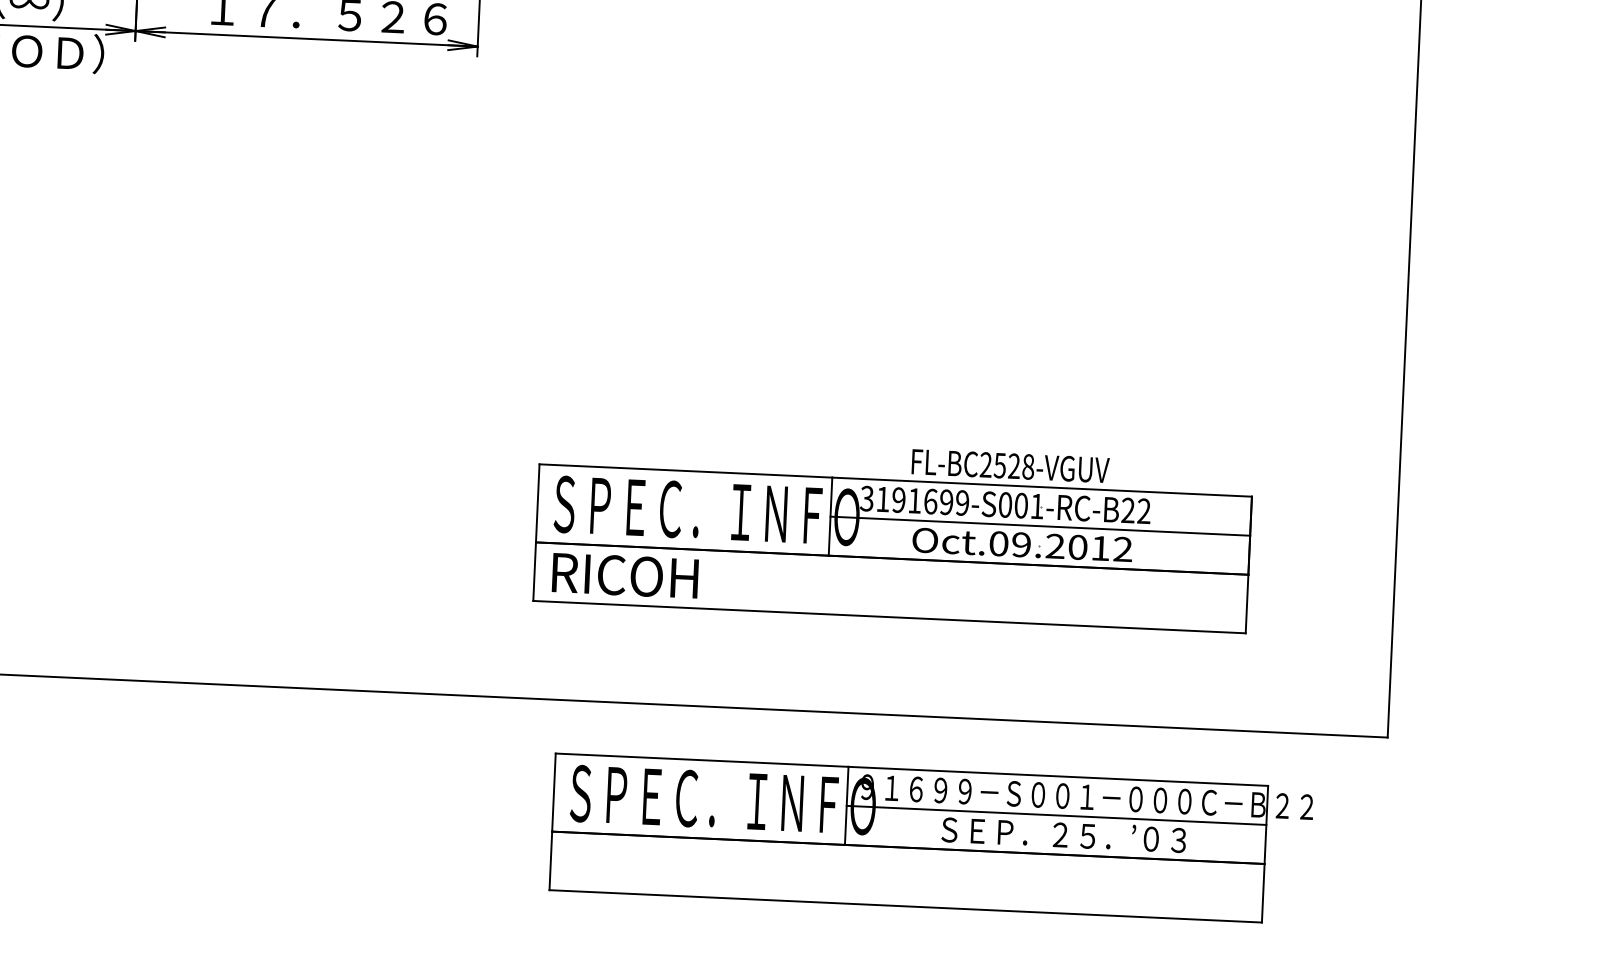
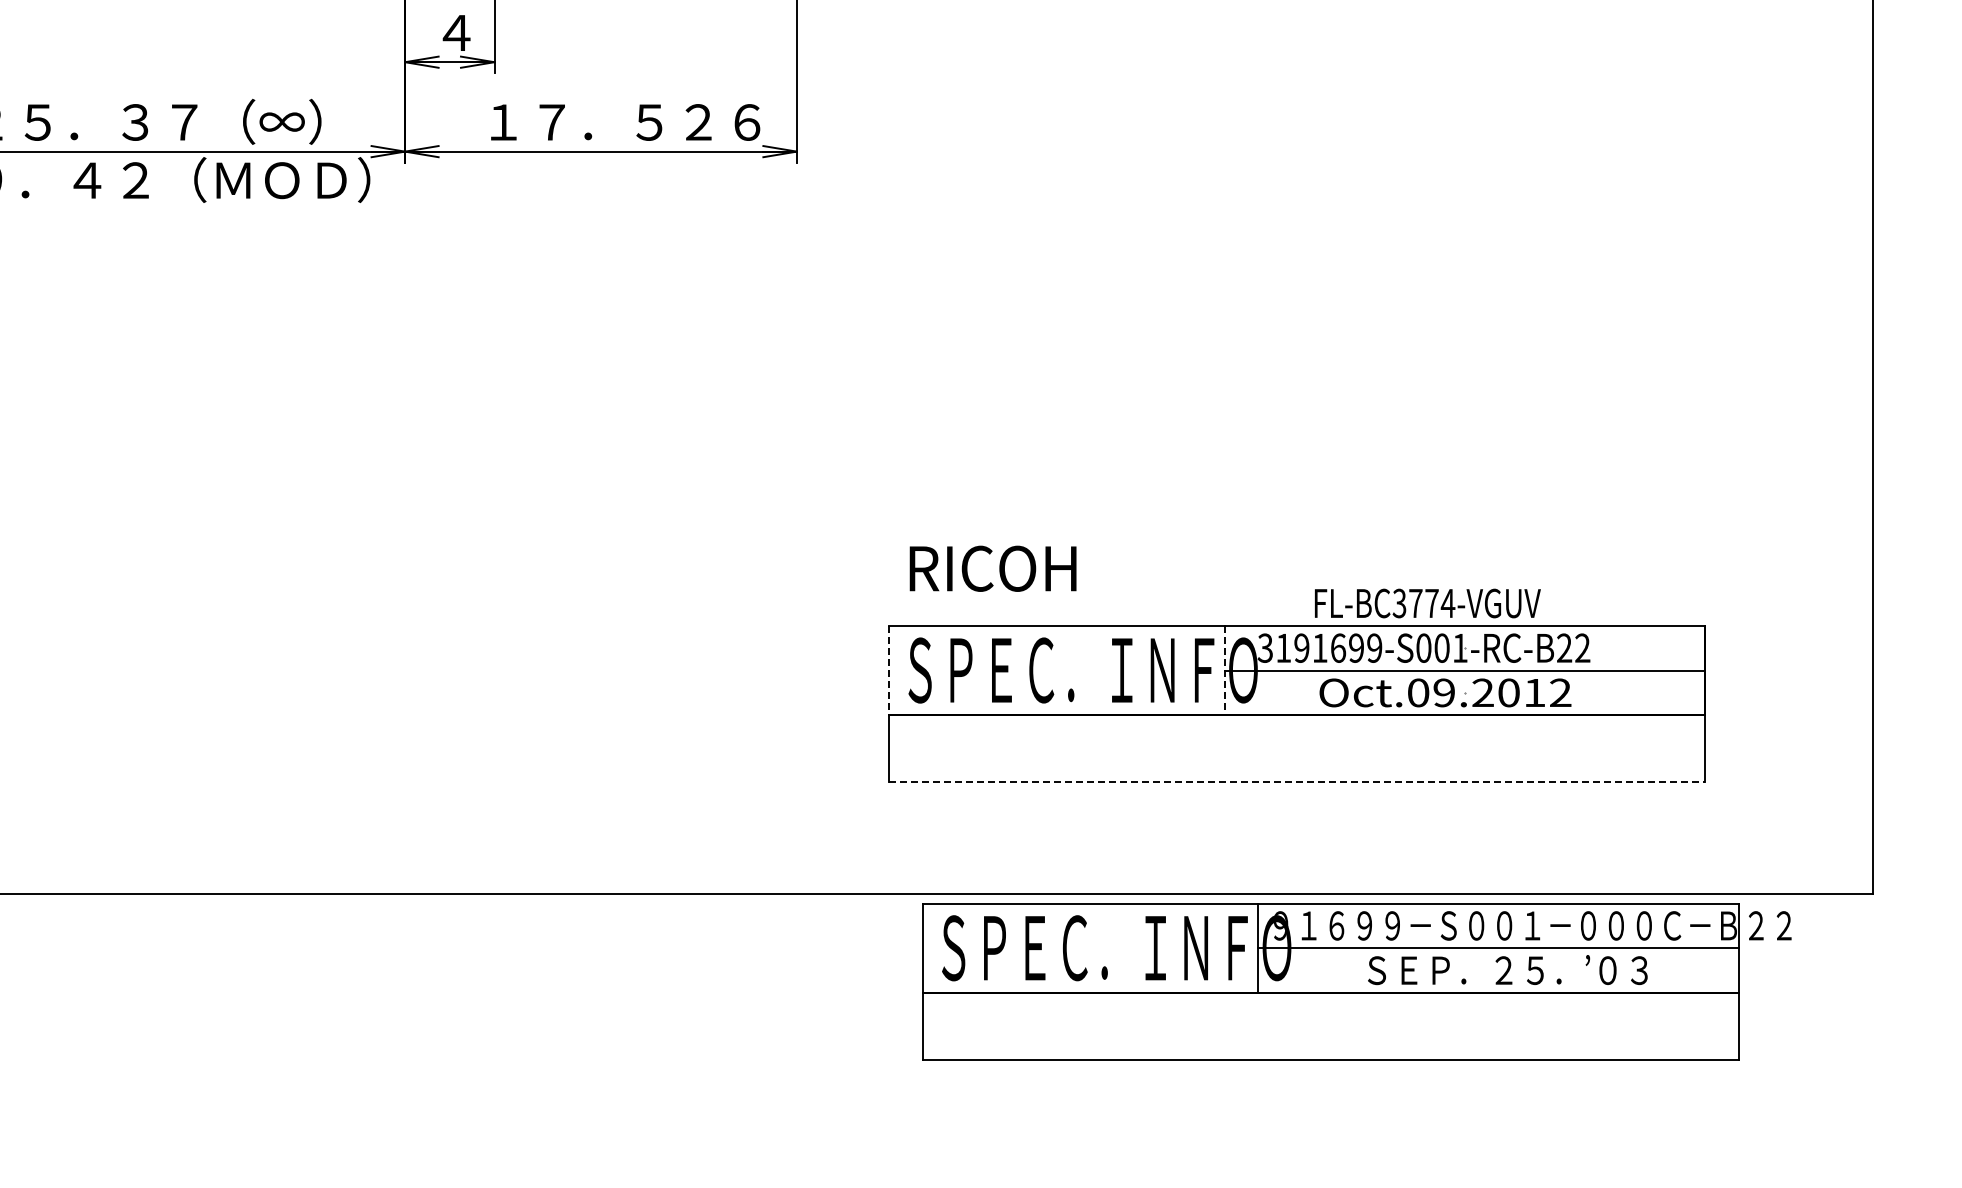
text: (1006, 465) -> (1423, 603), FL-BC2528-VGUV -> FL-BC3774-VGUV
line: (537, 503) -> (889, 670), solid -> dashed
line: (830, 516) -> (1224, 670), solid -> dashed
text: (624, 575) -> (992, 568), moved
line: (889, 617) -> (1297, 782), solid -> dashed
part: (931, 838) -> (1356, 981), moved

